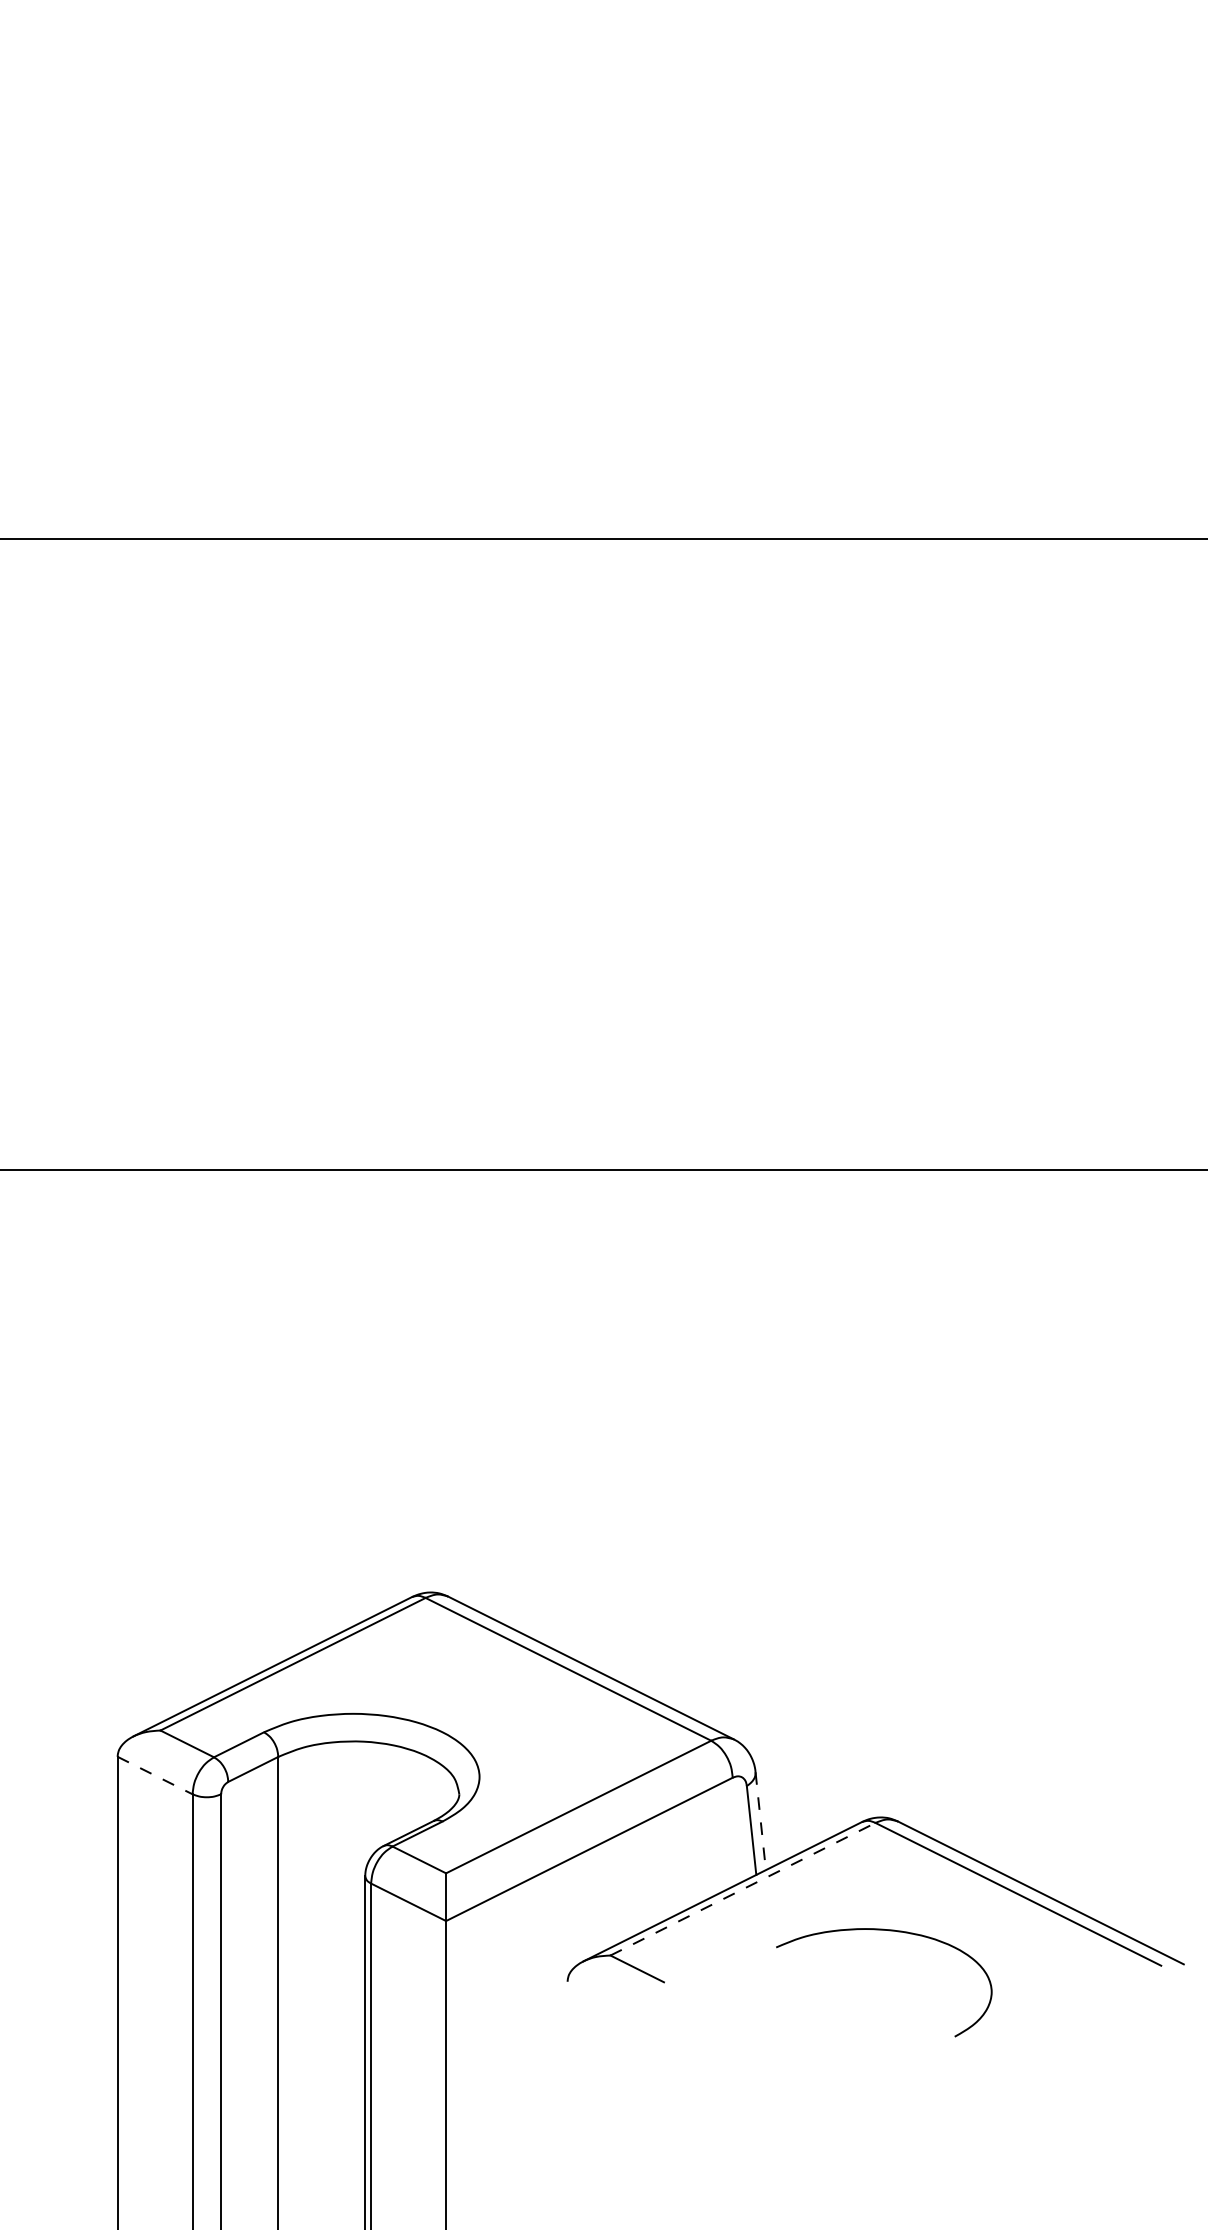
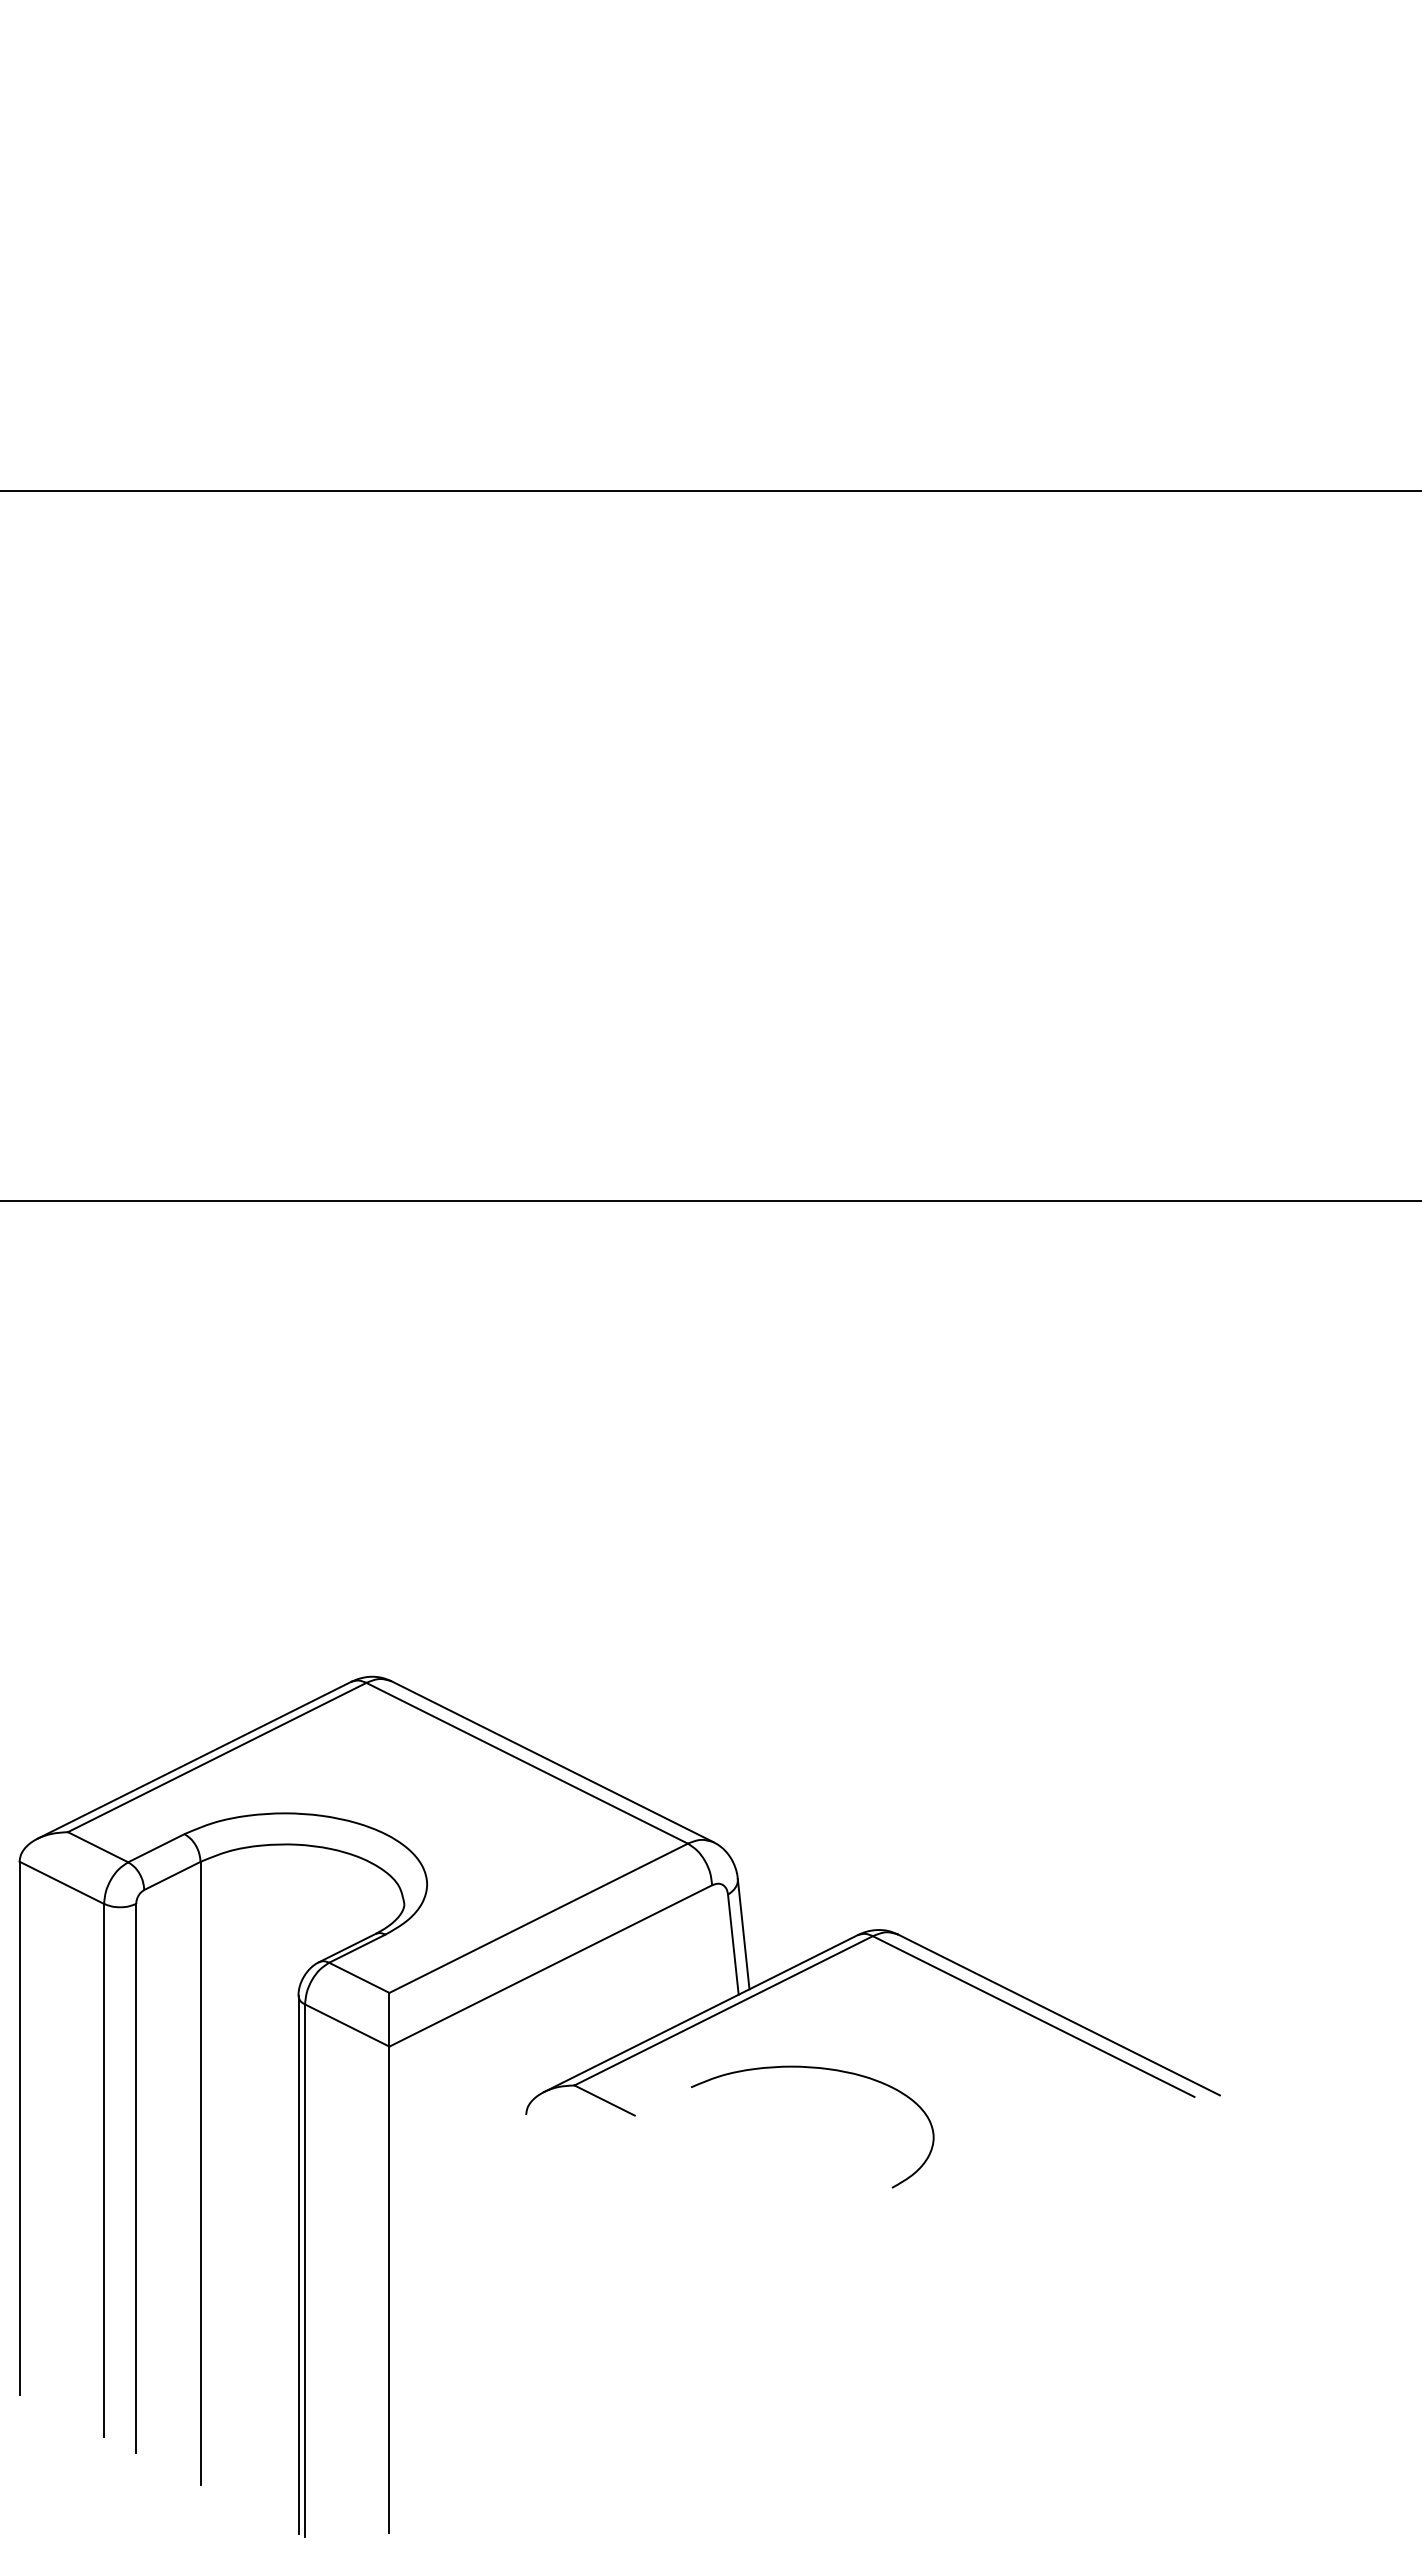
line: (155, 1776) -> (62, 1883), dashed -> solid
line: (760, 1821) -> (743, 1934), dashed -> solid
line: (742, 1888) -> (723, 2010), dashed -> solid
curve: (892, 1931) -> (821, 2069), moved

